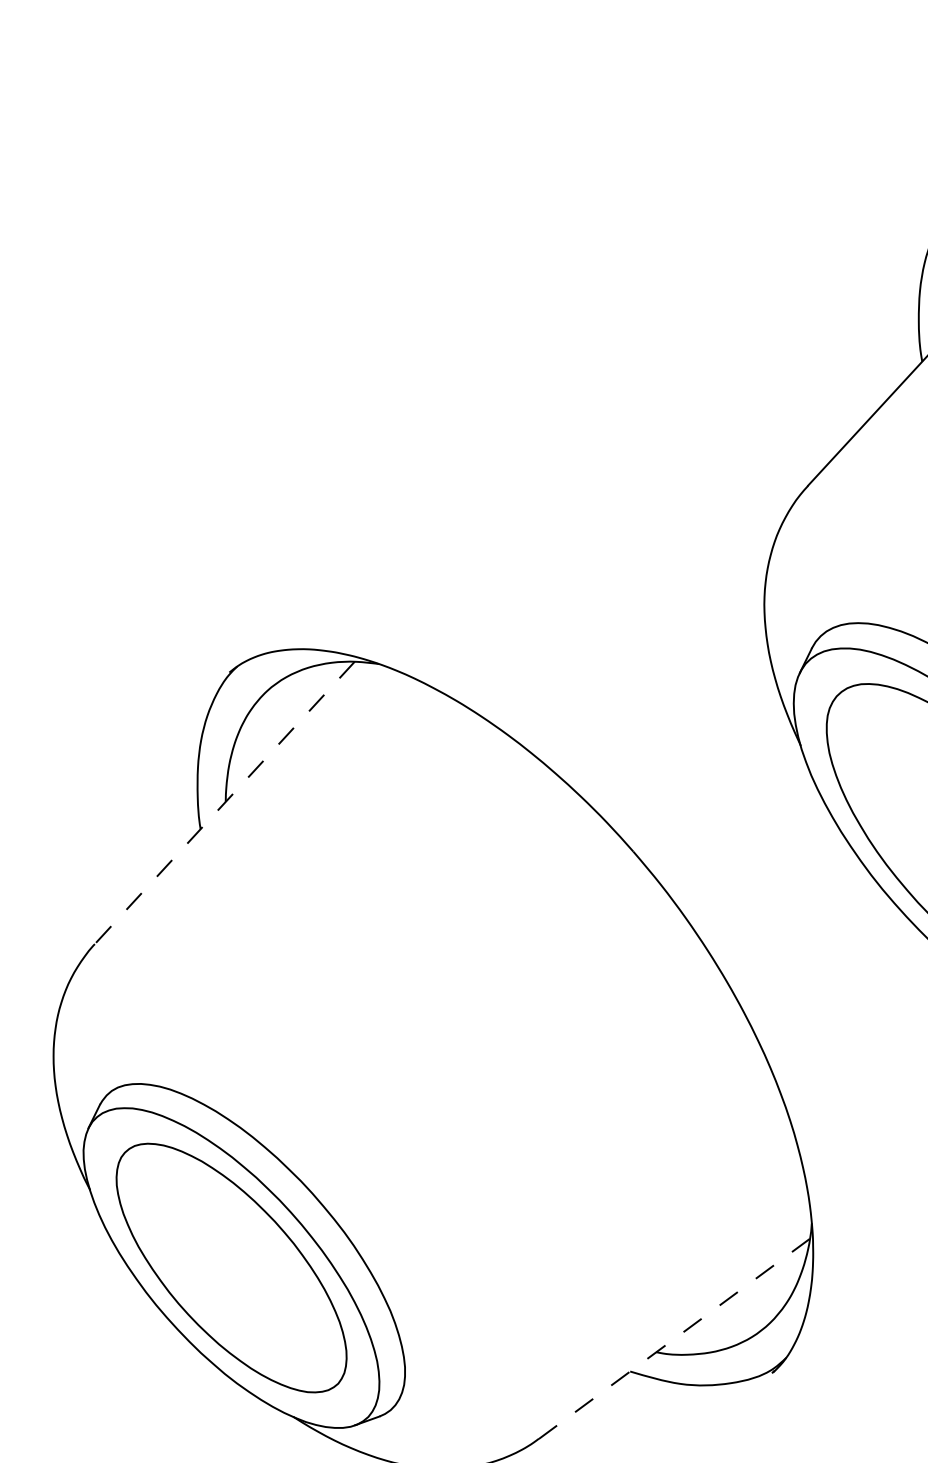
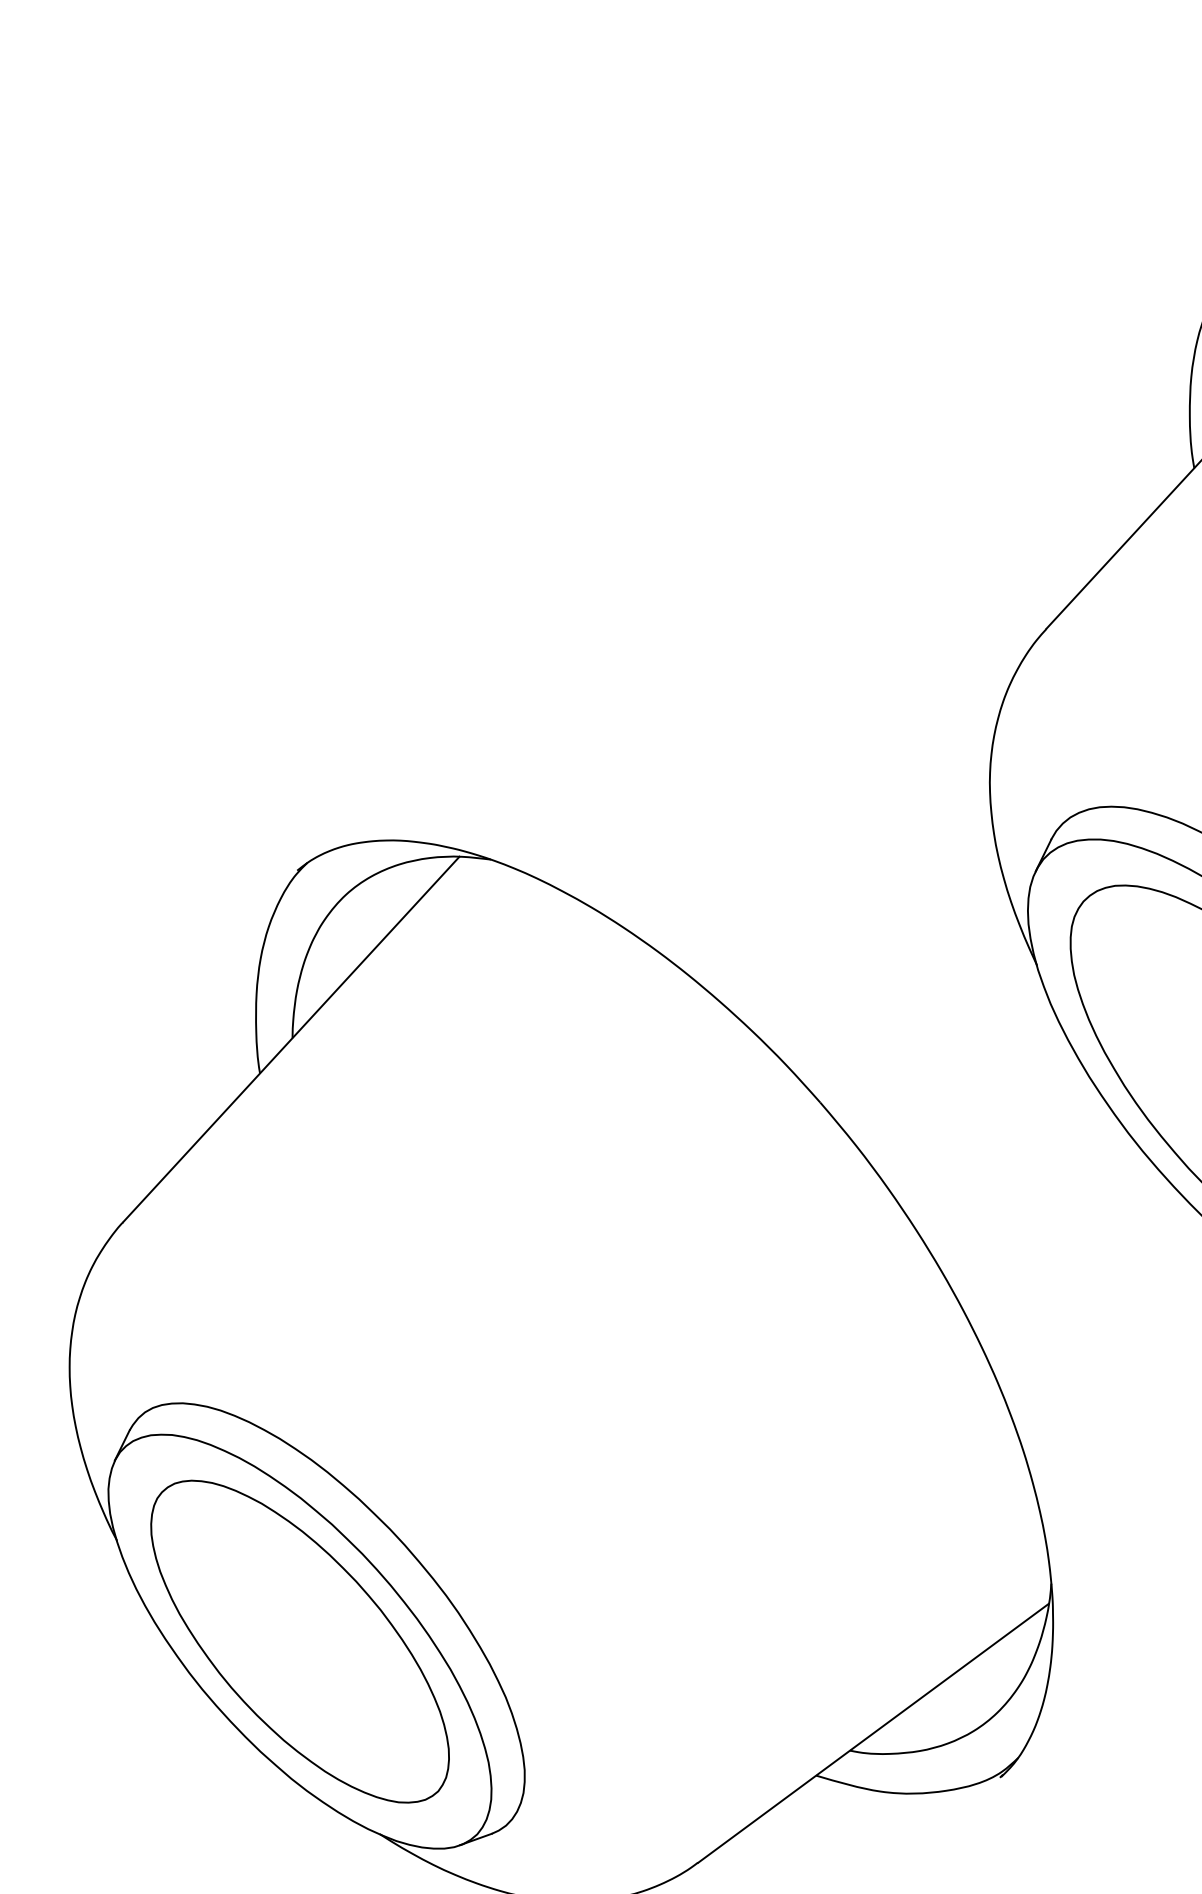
line: (224, 802) -> (291, 1039), dashed -> solid
line: (674, 1338) -> (873, 1733), dashed -> solid

